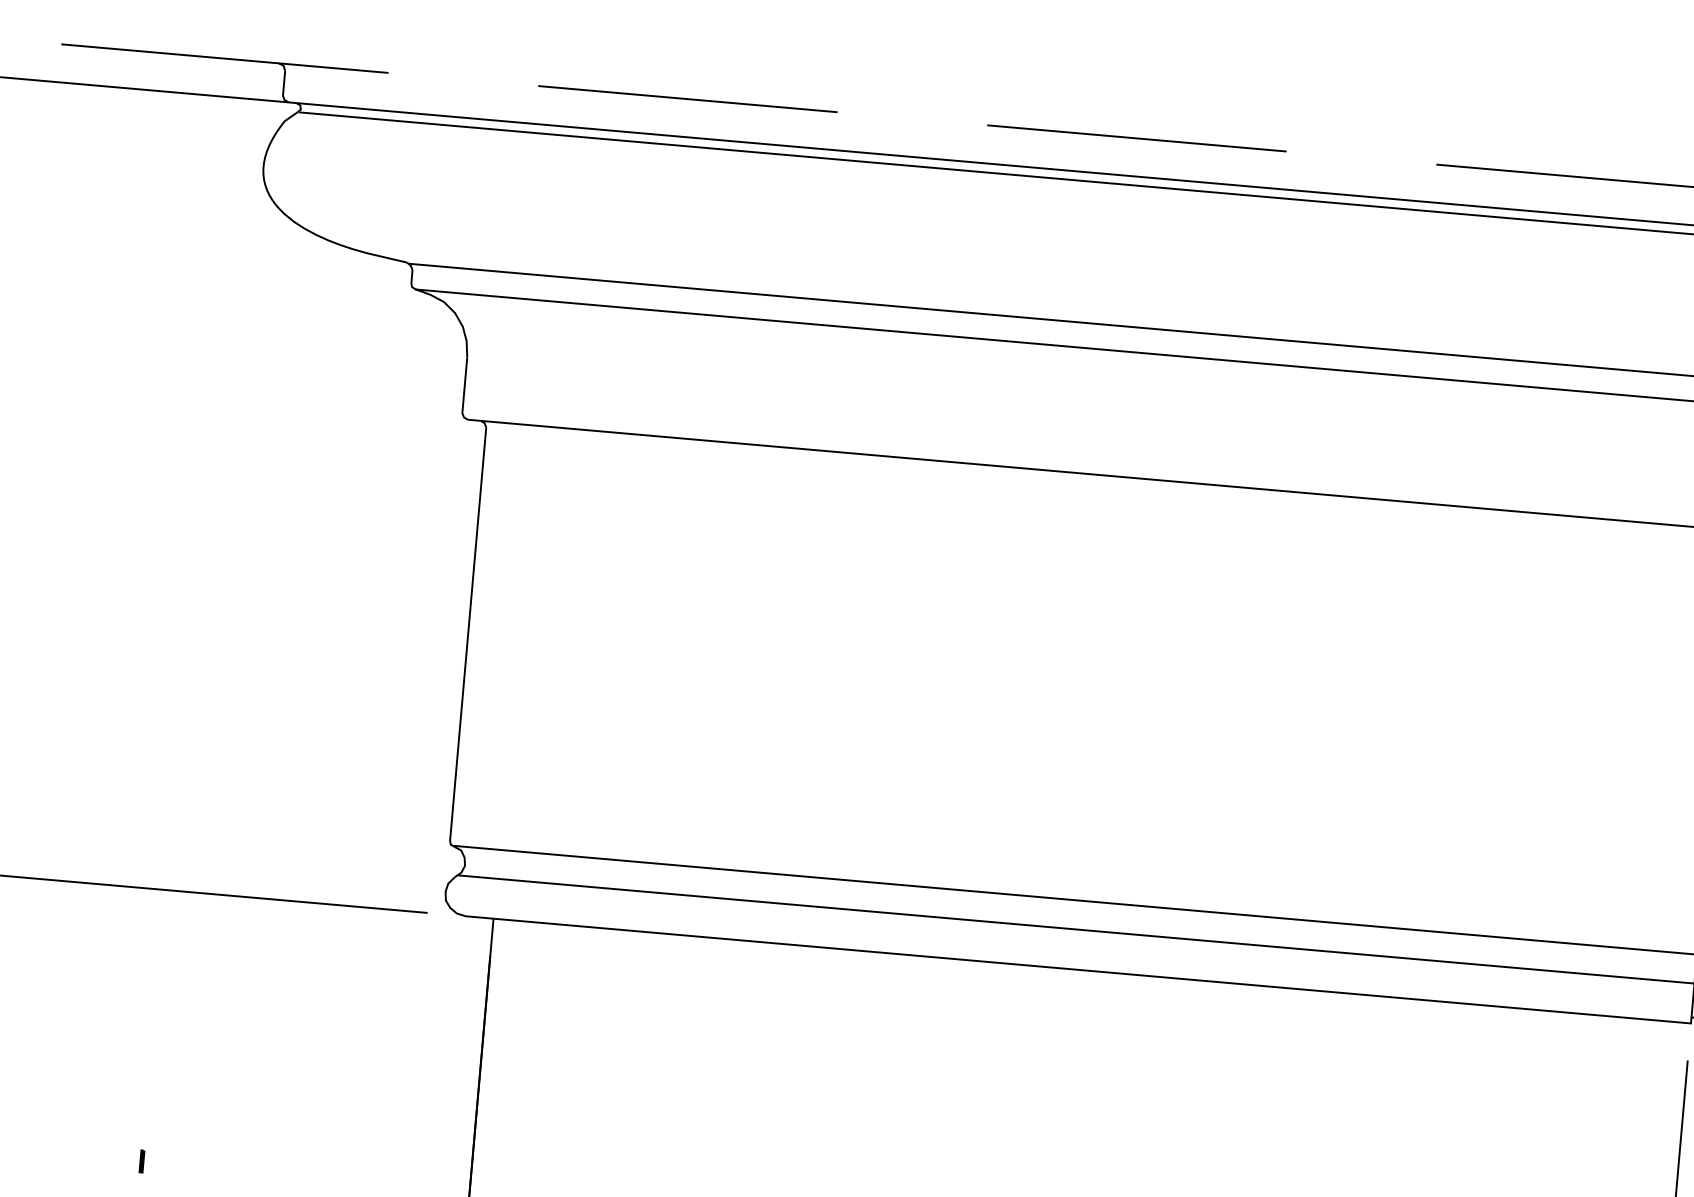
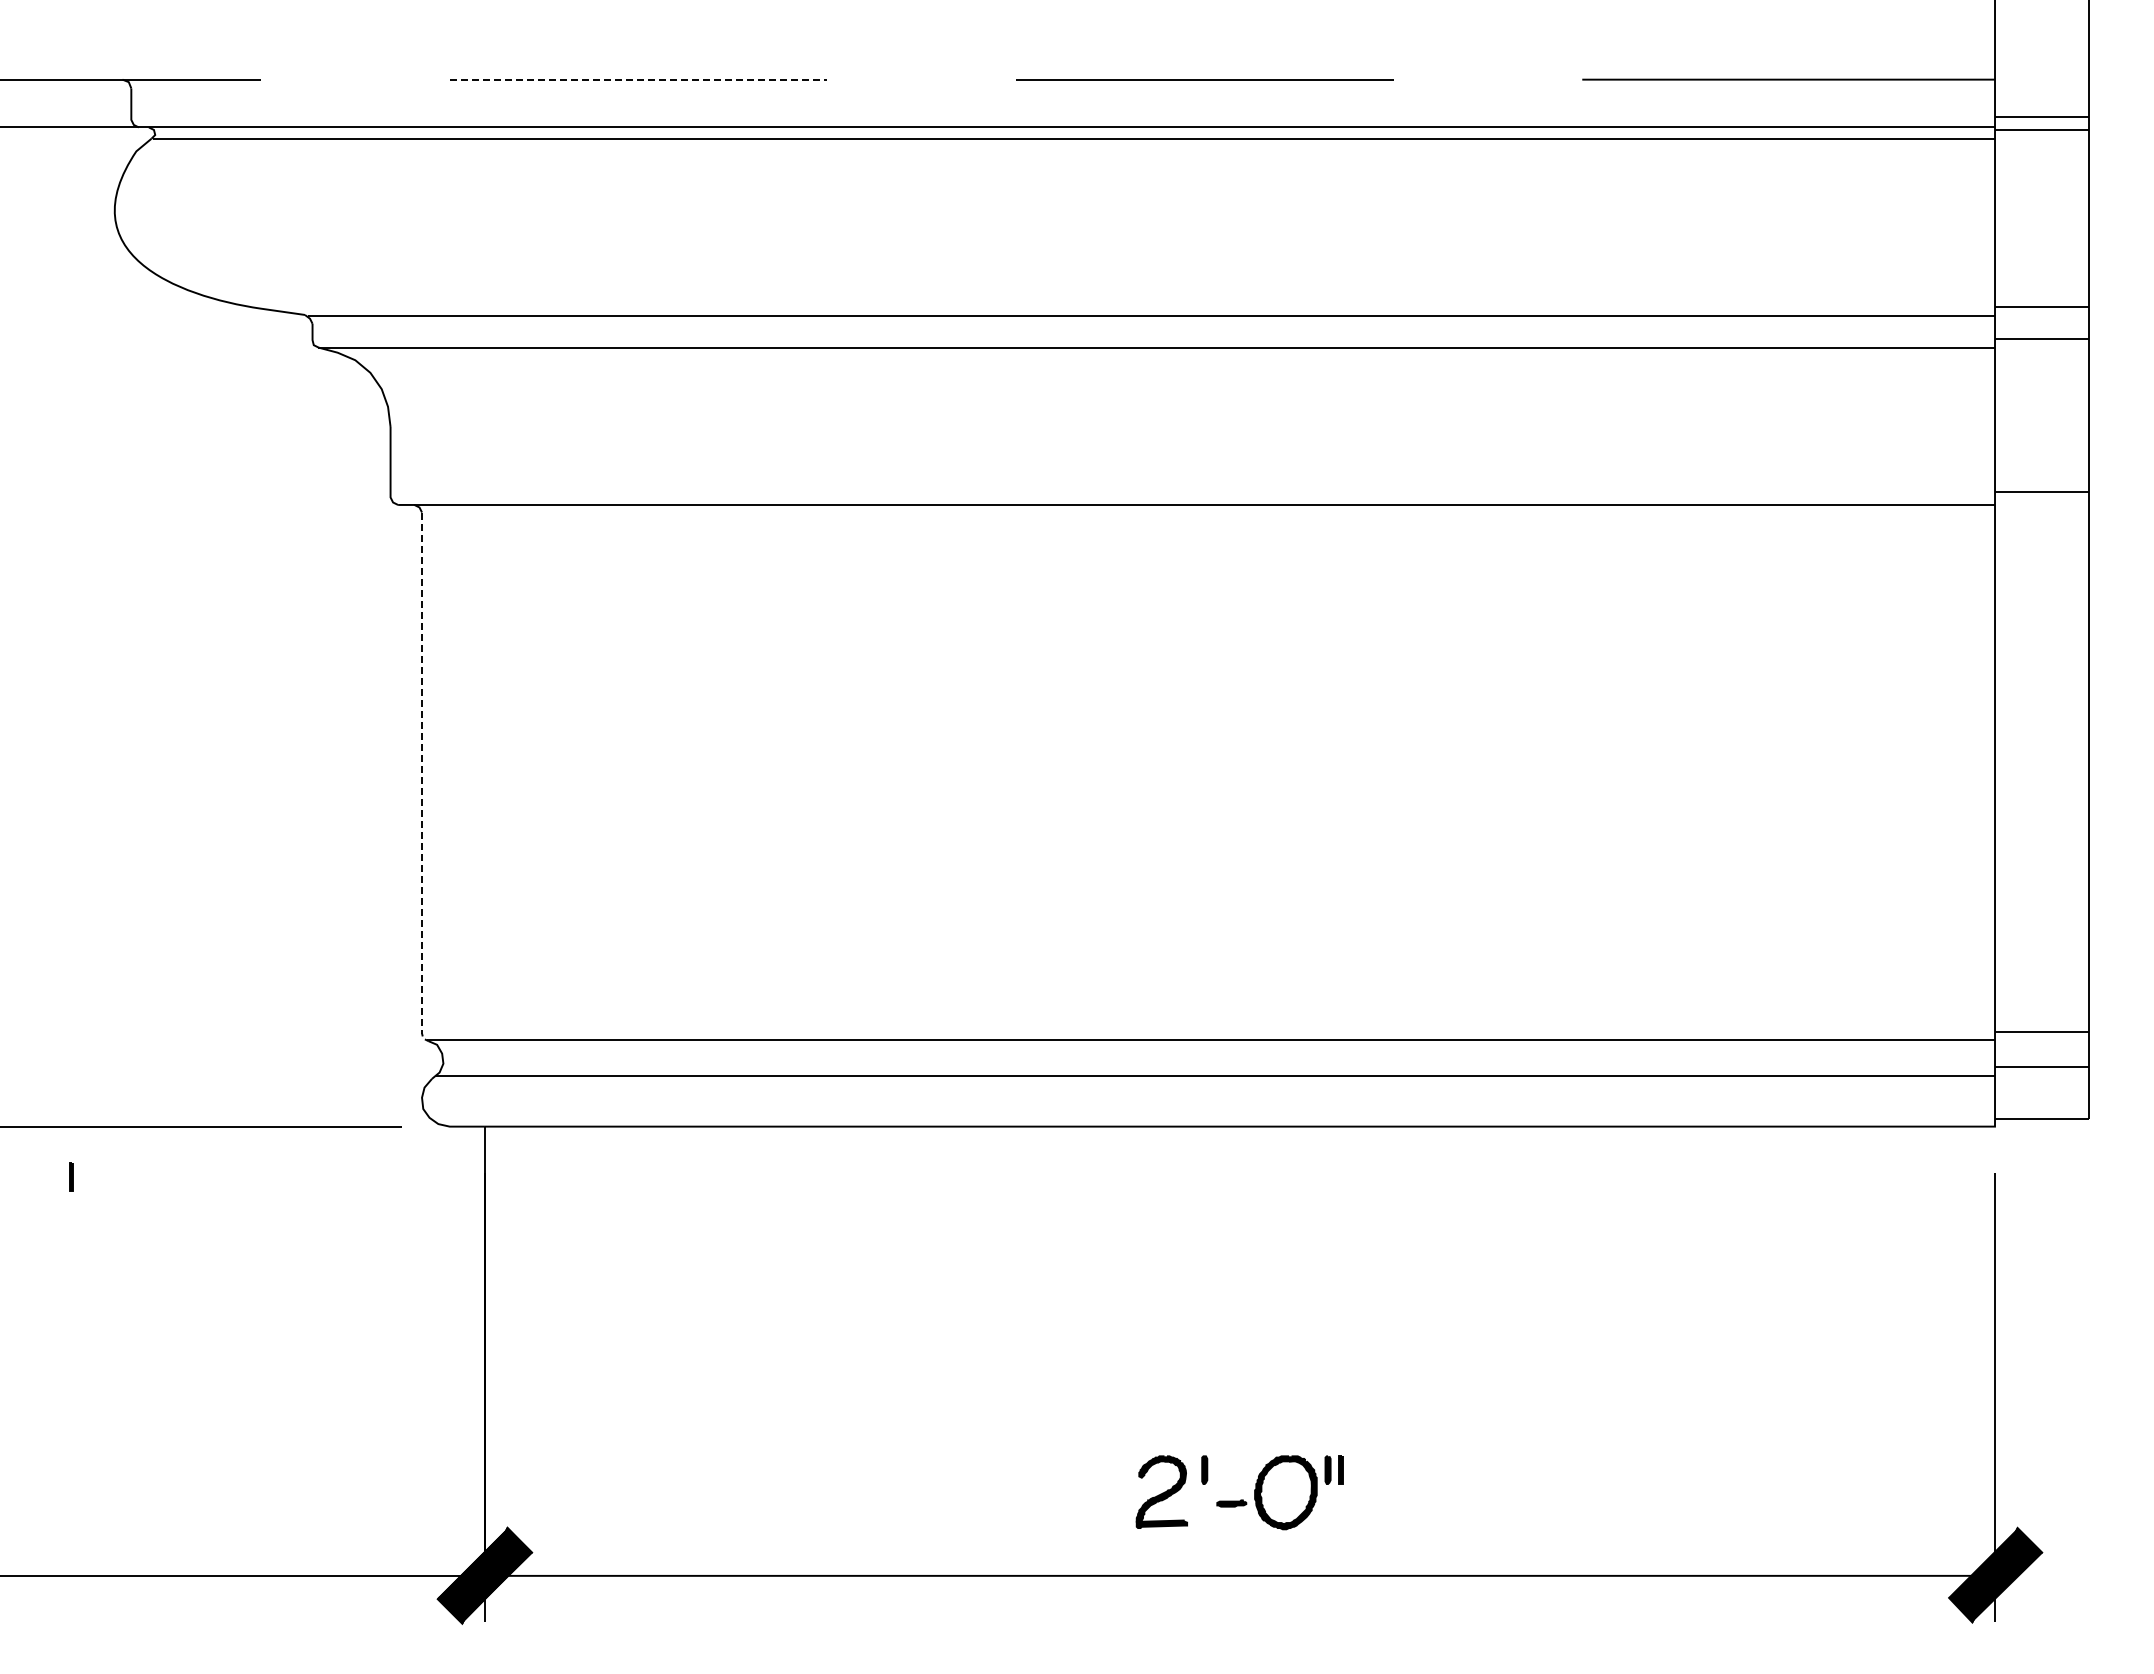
line: (687, 99) -> (638, 79), solid -> dashed
line: (468, 639) -> (422, 780), solid -> dashed
line: (141, 1161) -> (71, 1176), moved

